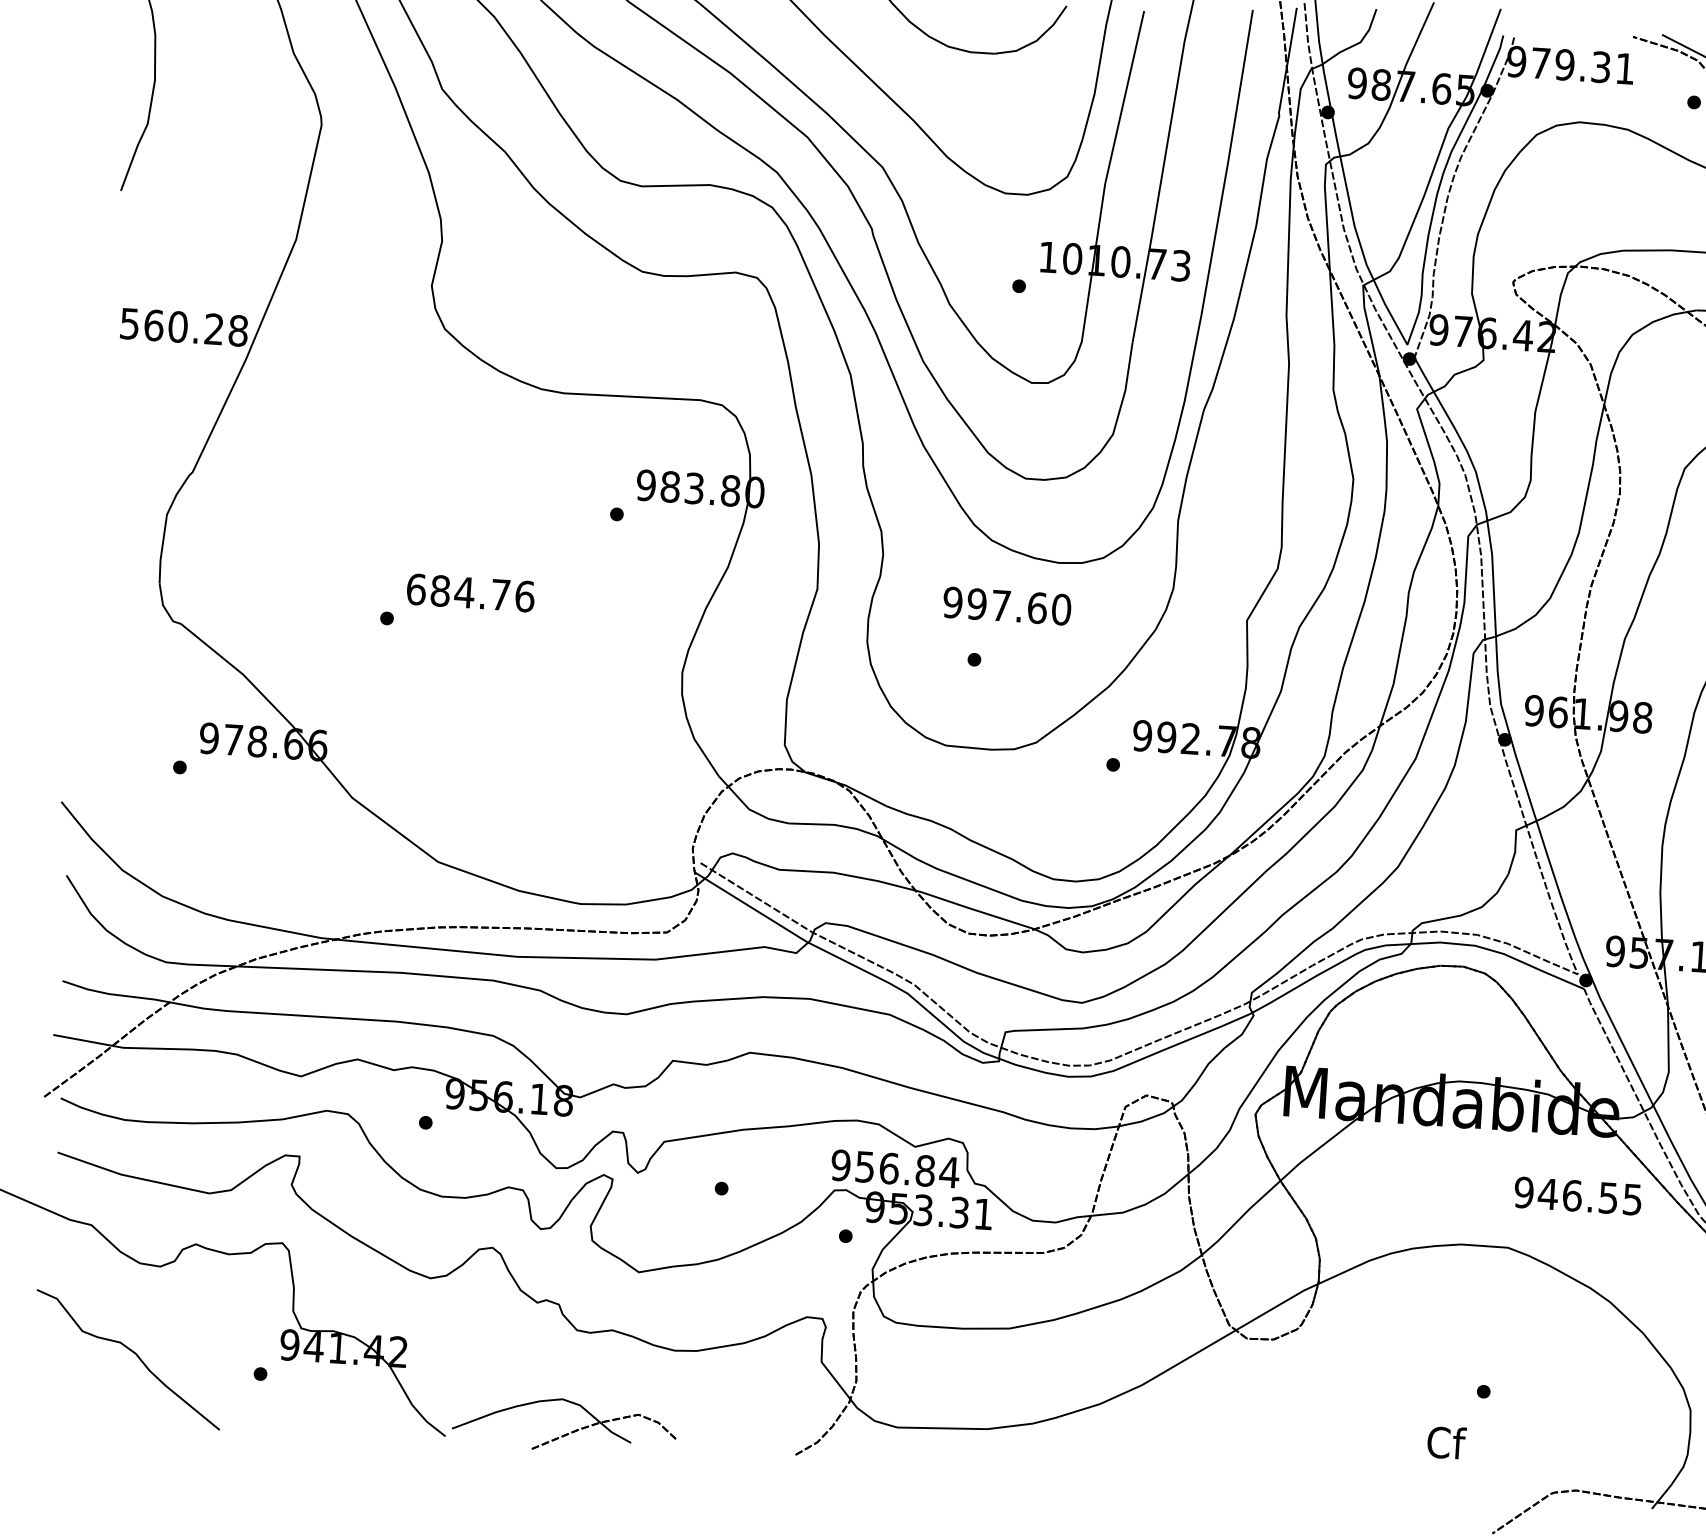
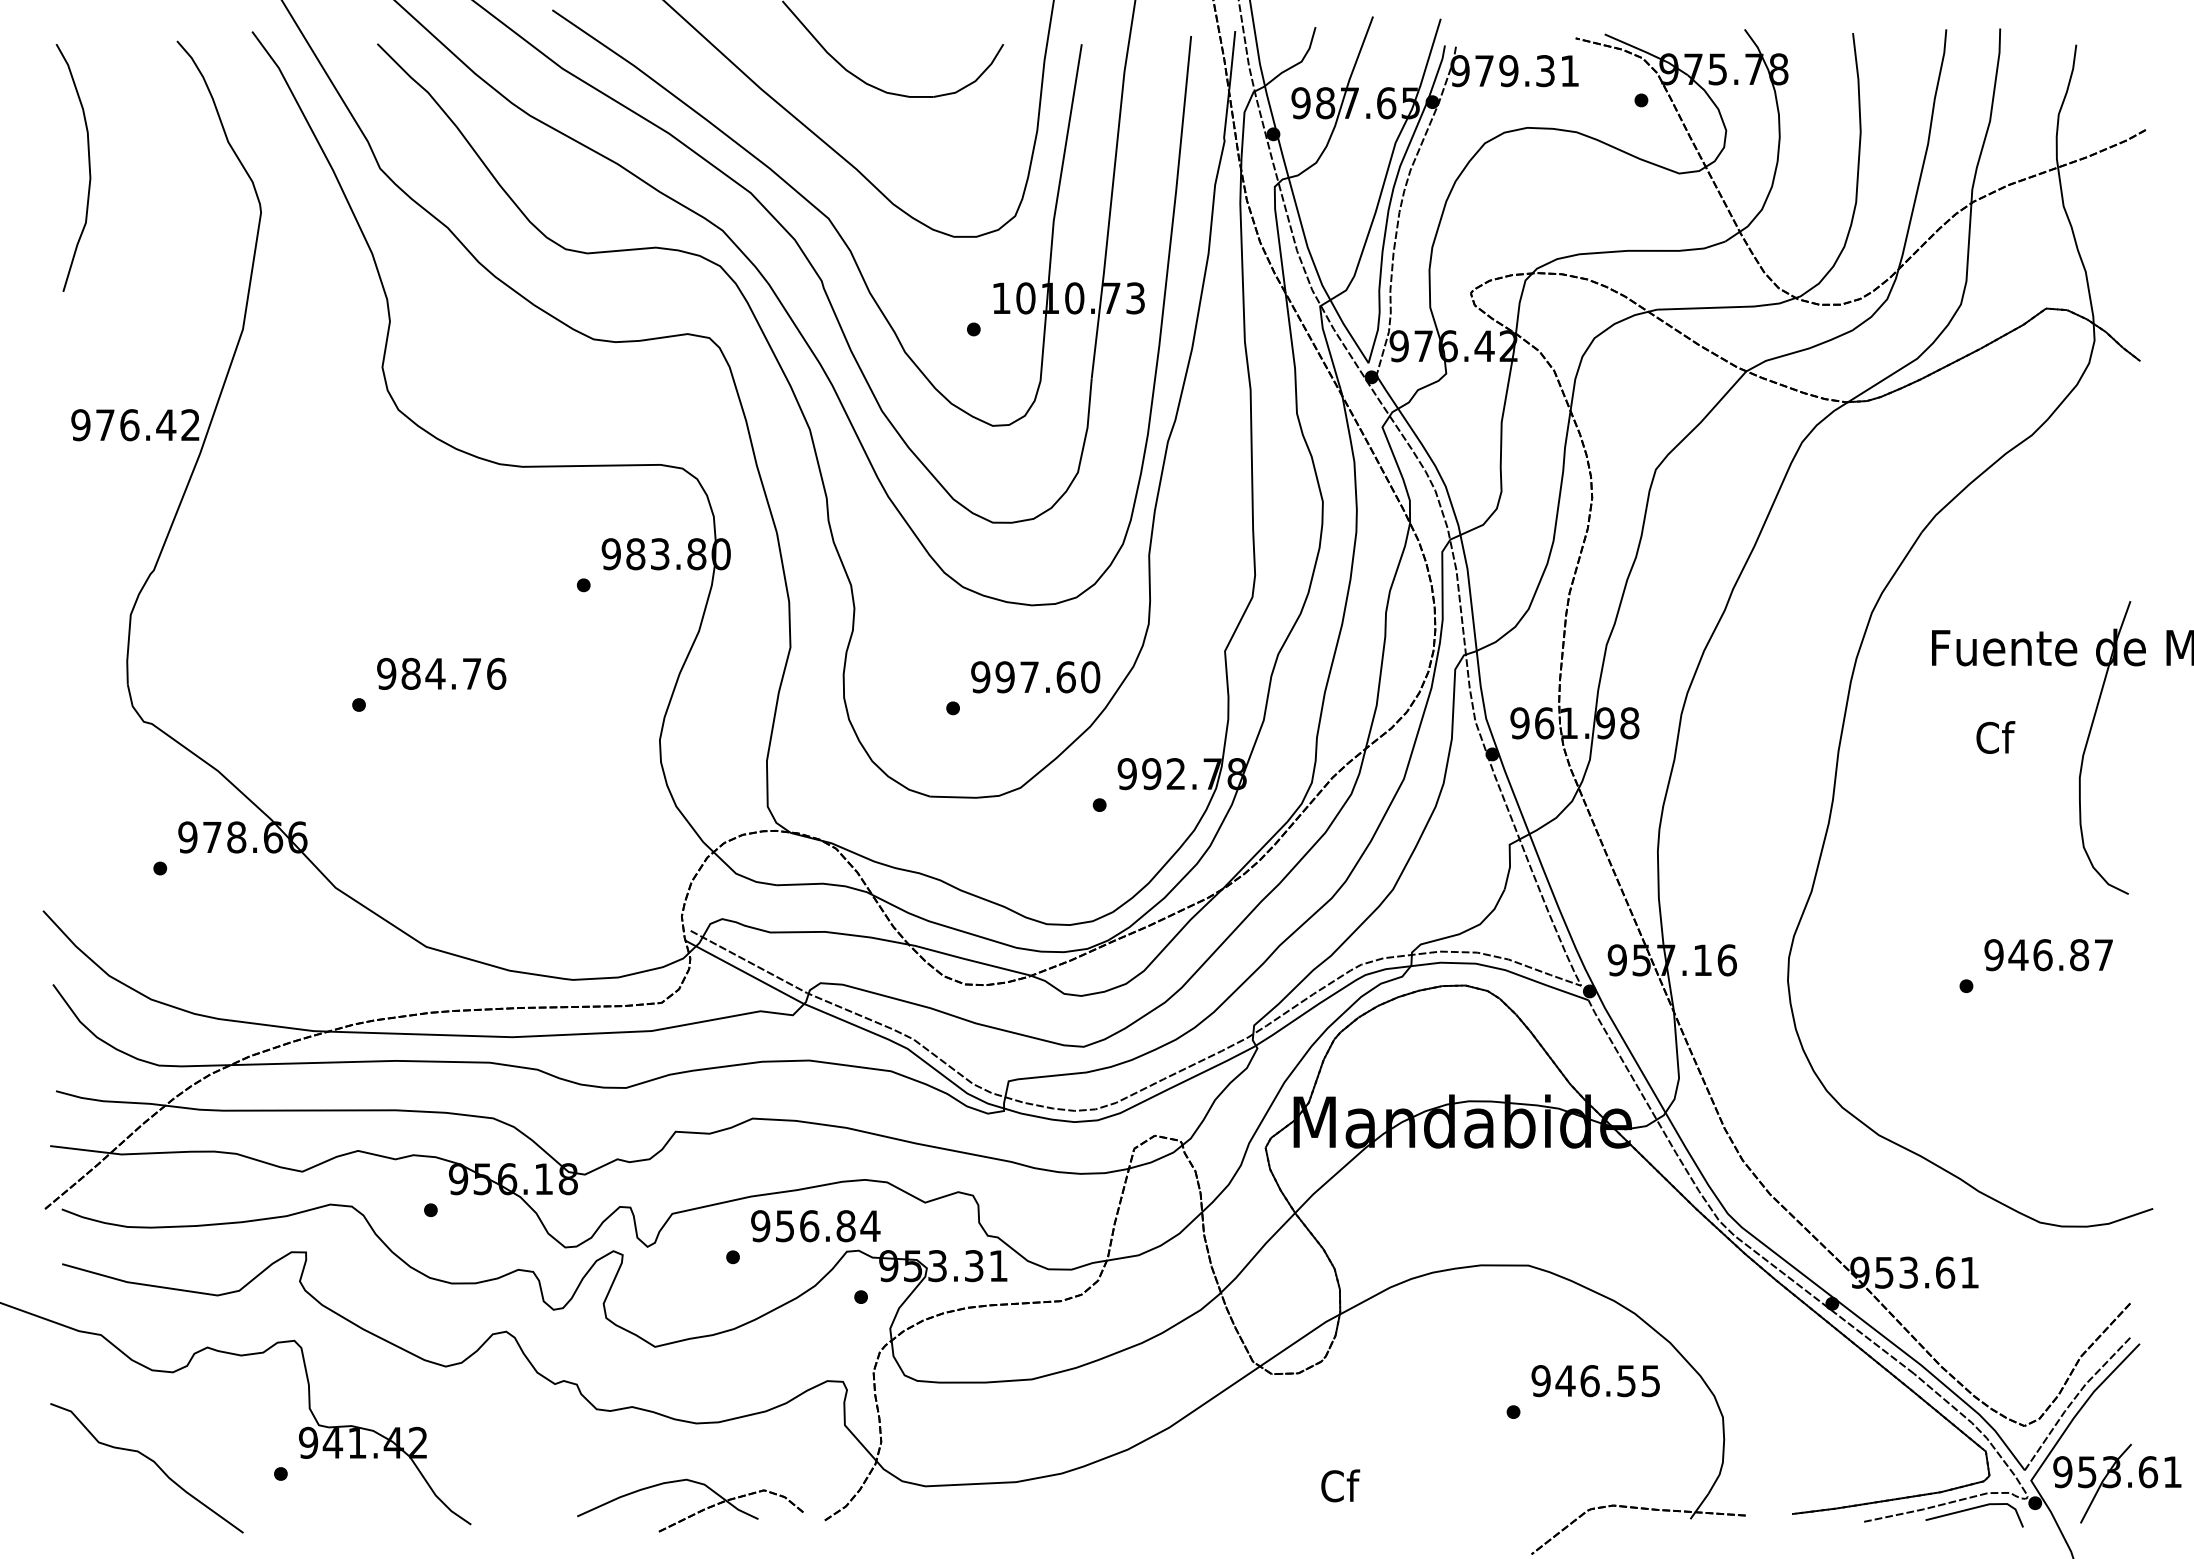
text: (183, 327) -> (135, 425), 560.28 -> 976.42
text: (416, 589) -> (386, 673), 684.76 -> 984.76
text: (1007, 606) -> (1035, 677), moved
text: (895, 1169) -> (815, 1226), moved
text: (1577, 1196) -> (1595, 1381), moved
part: (567, 1433) -> (693, 1513), moved
text: (1446, 1442) -> (1340, 1485), moved

